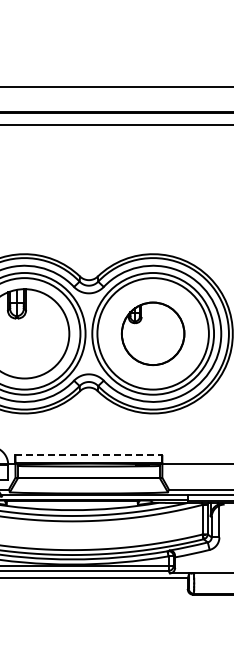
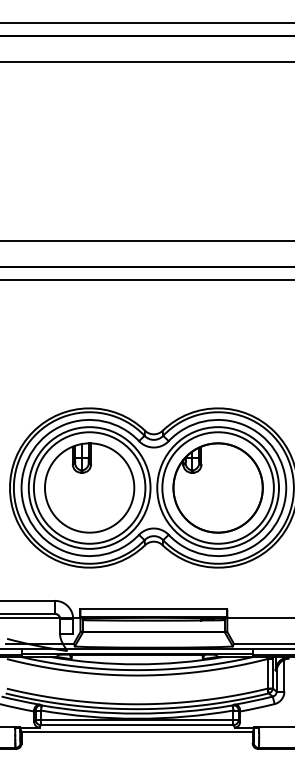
part: (152, 333) -> (217, 487), size x1.43
line: (89, 455) -> (154, 609), dashed -> solid

